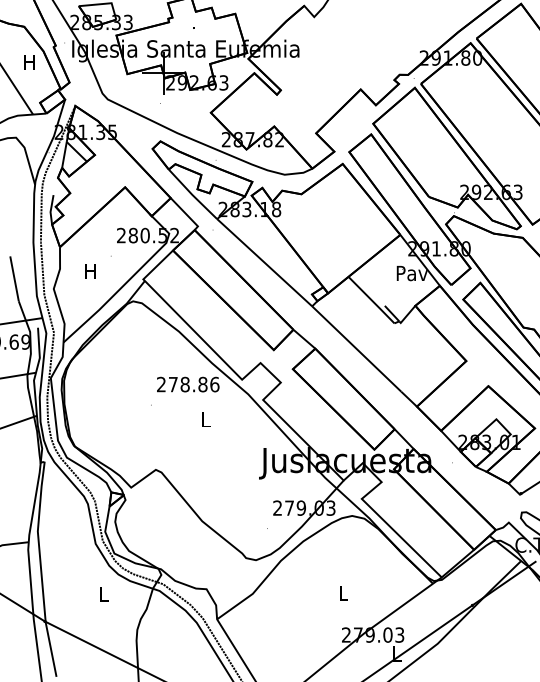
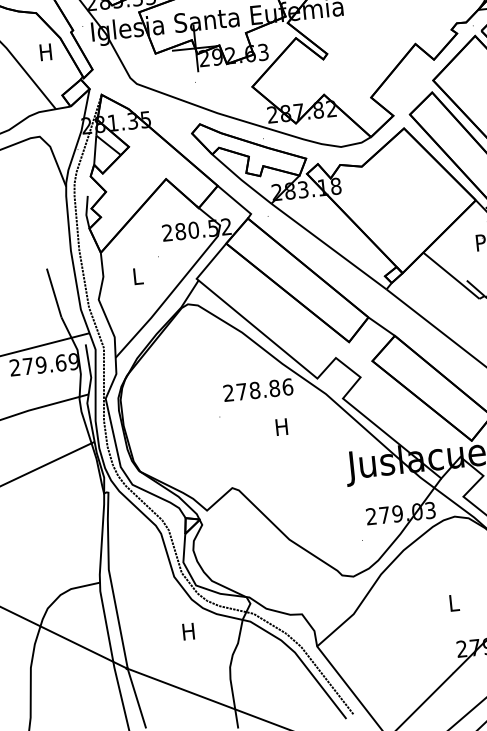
text: (90, 271) -> (137, 276), H -> L
text: (205, 419) -> (281, 426), L -> H
text: (103, 594) -> (188, 631), L -> H

